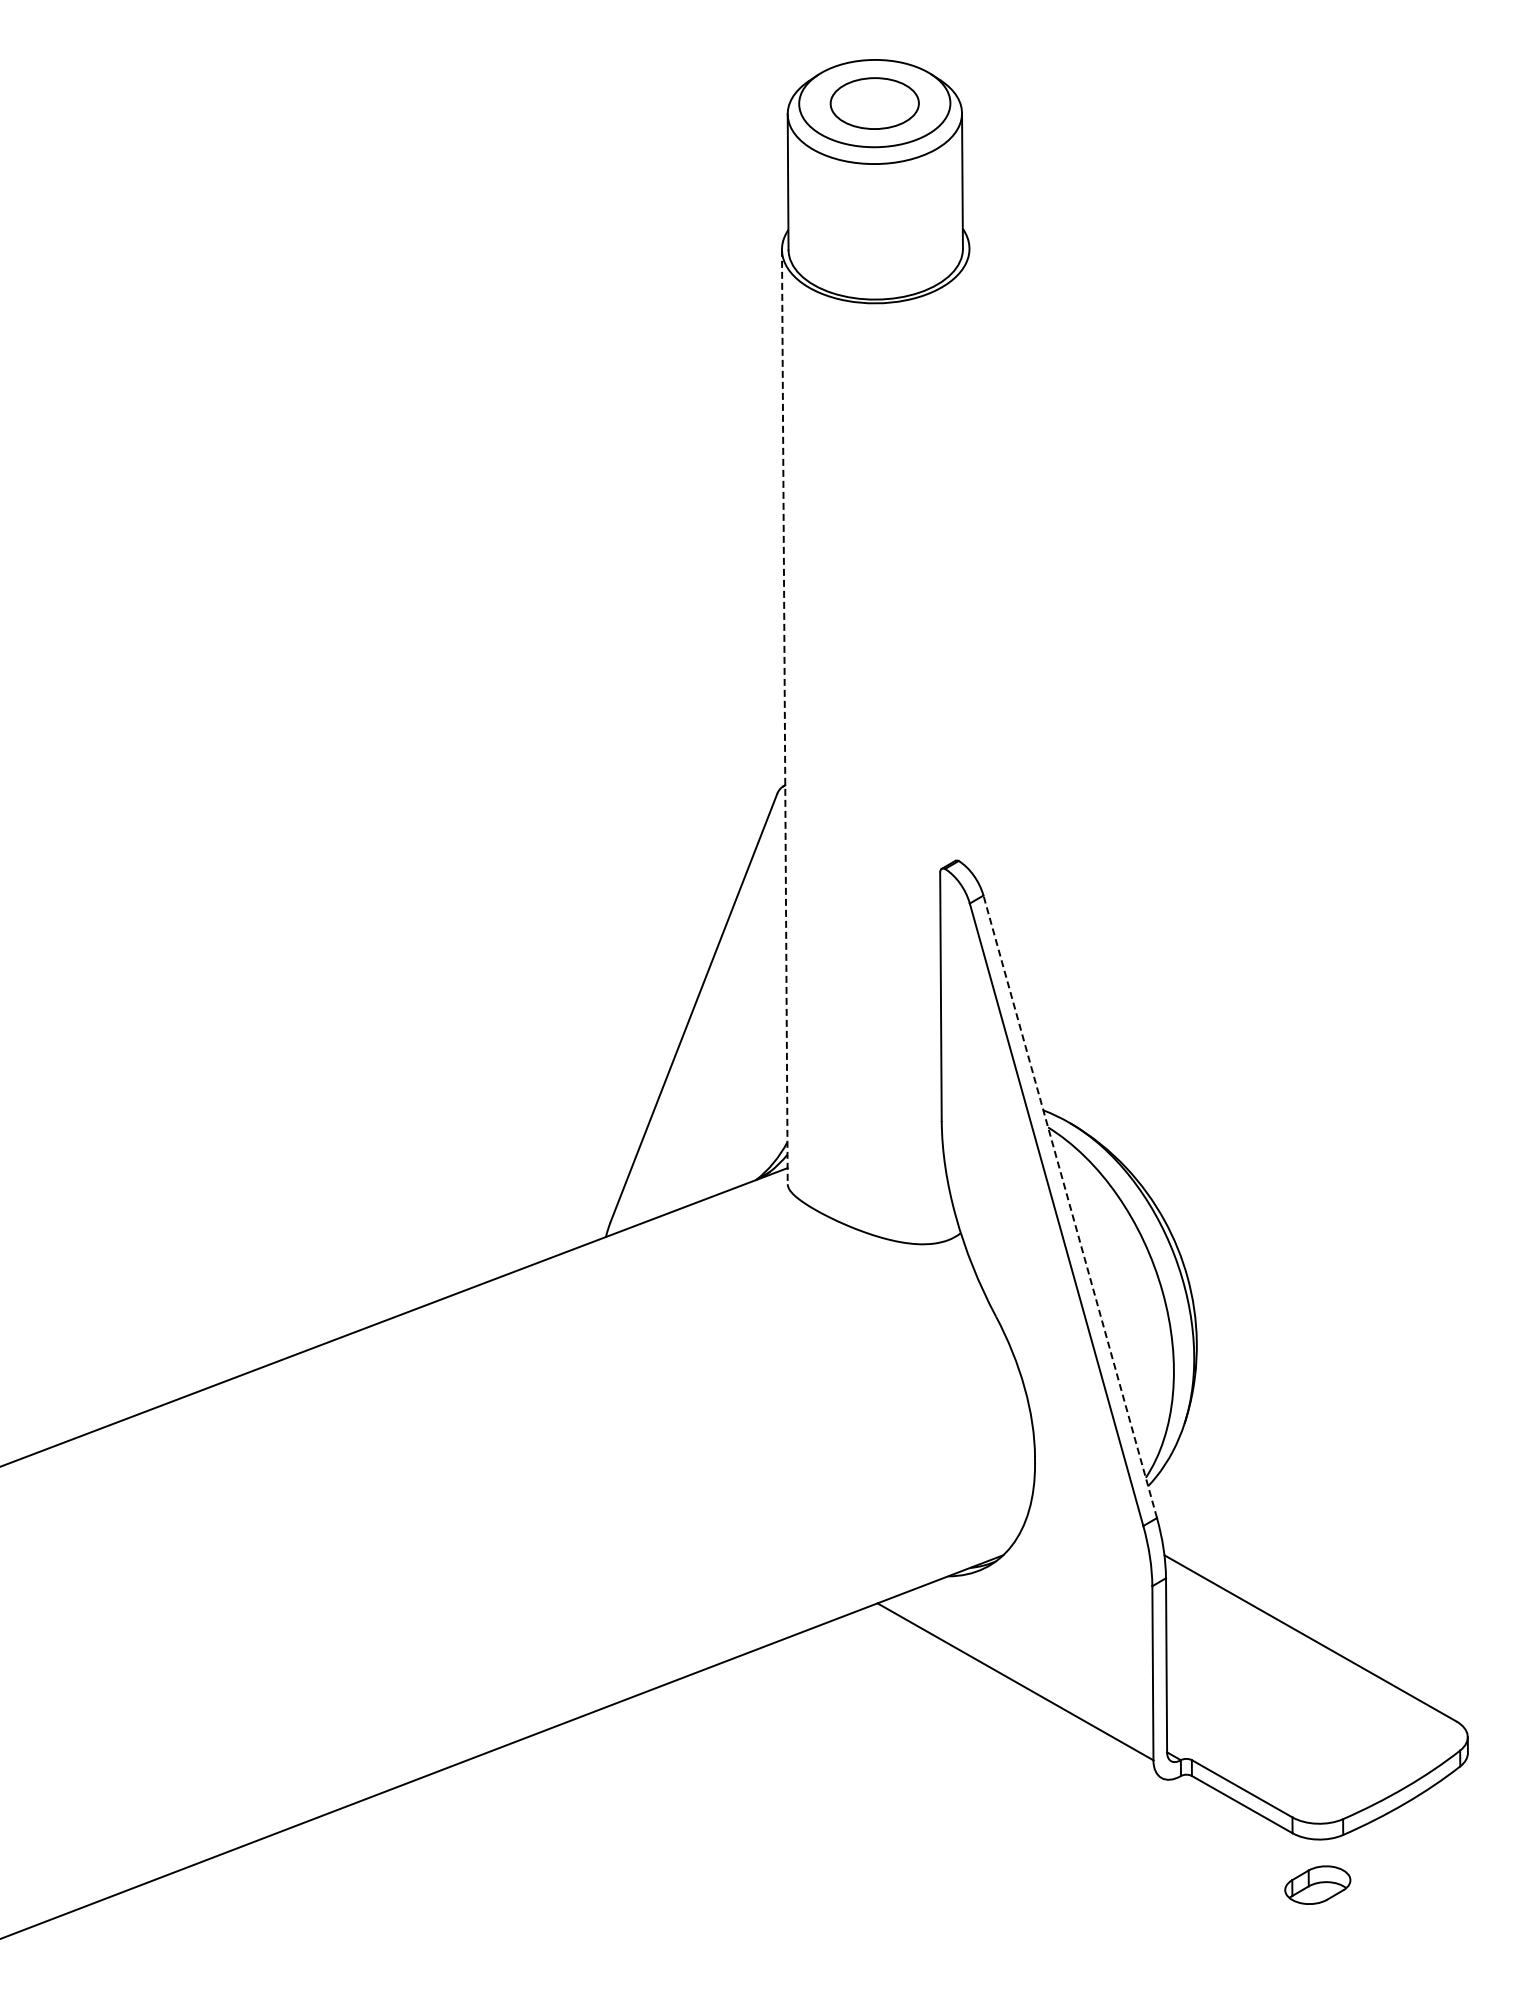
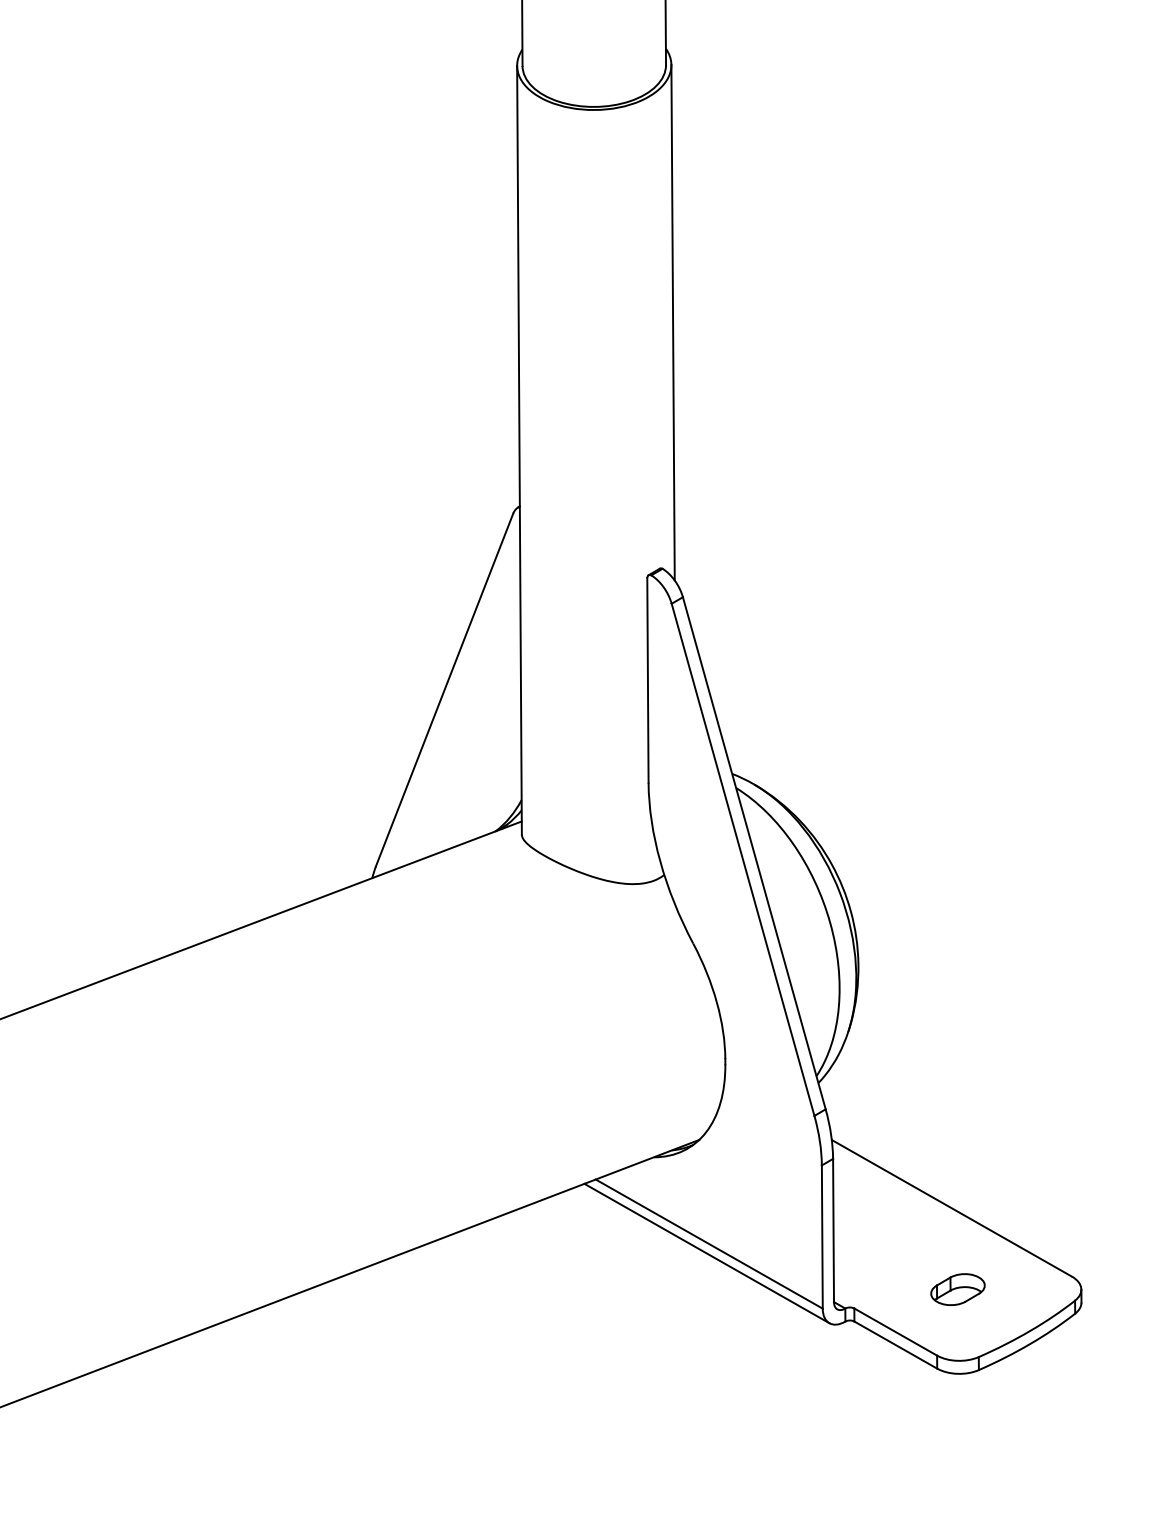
line: (971, 561) -> (673, 322), added
line: (784, 717) -> (519, 450), dashed -> solid
line: (1070, 1206) -> (754, 853), dashed -> solid
line: (1012, 1693) -> (706, 1253), added
part: (1317, 1884) -> (957, 1289), moved

